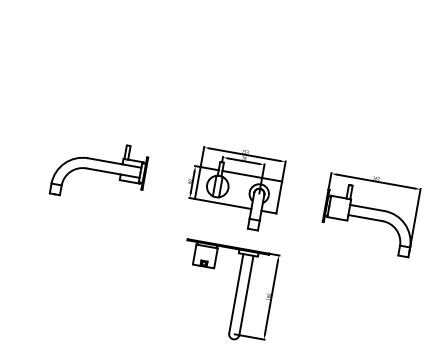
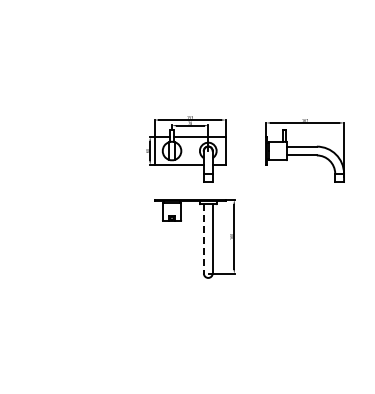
part: (99, 170) -> (69, 155), removed
line: (235, 293) -> (203, 238), solid -> dashed

